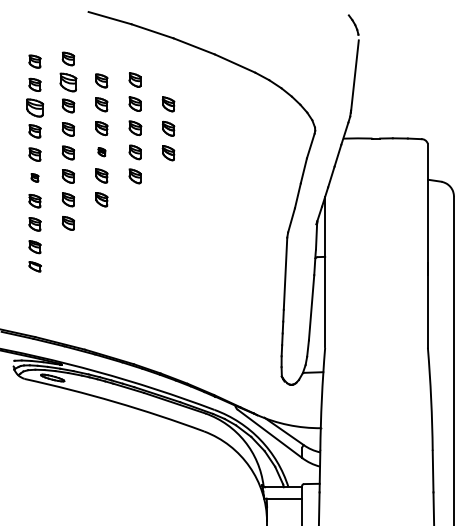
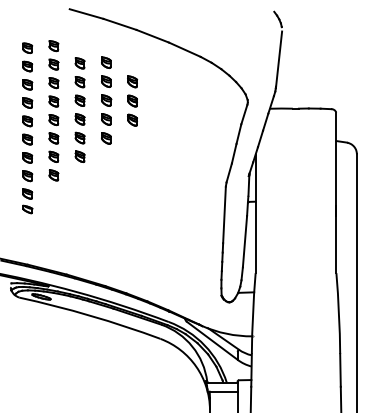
part: (68, 82) -> (53, 64), size x0.71
part: (34, 108) -> (27, 85), size x0.71
part: (101, 151) -> (79, 118), size x1.67
part: (34, 177) -> (27, 139), size x1.67

